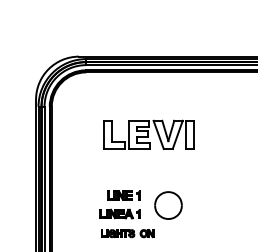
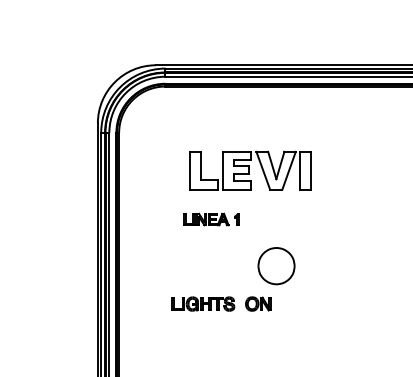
part: (123, 195) -> (216, 252), removed
part: (120, 213) -> (211, 219), moved
part: (126, 233) -> (220, 303), size x1.4

